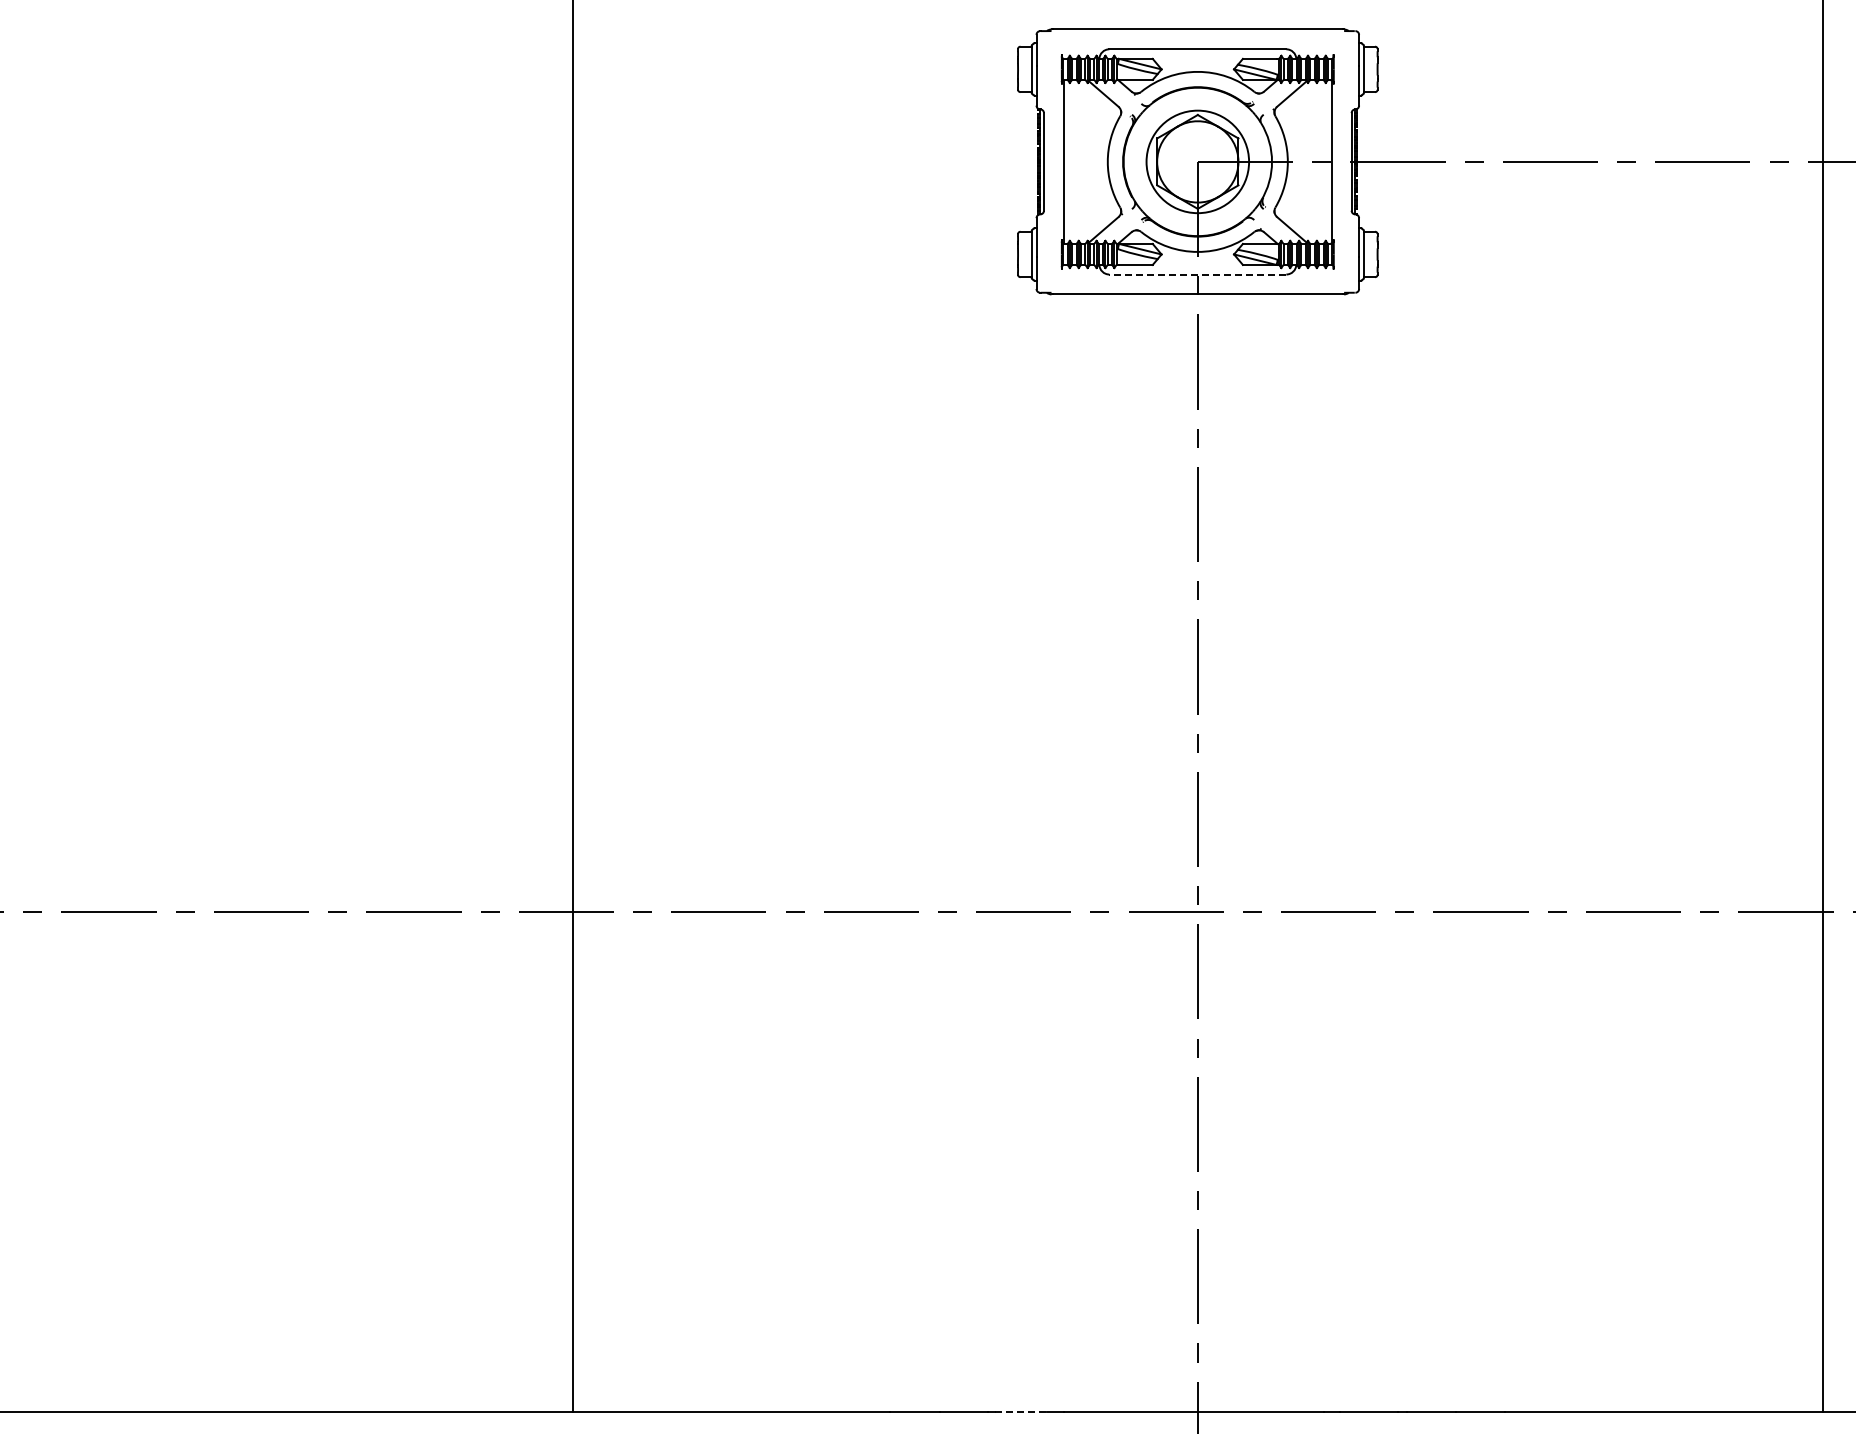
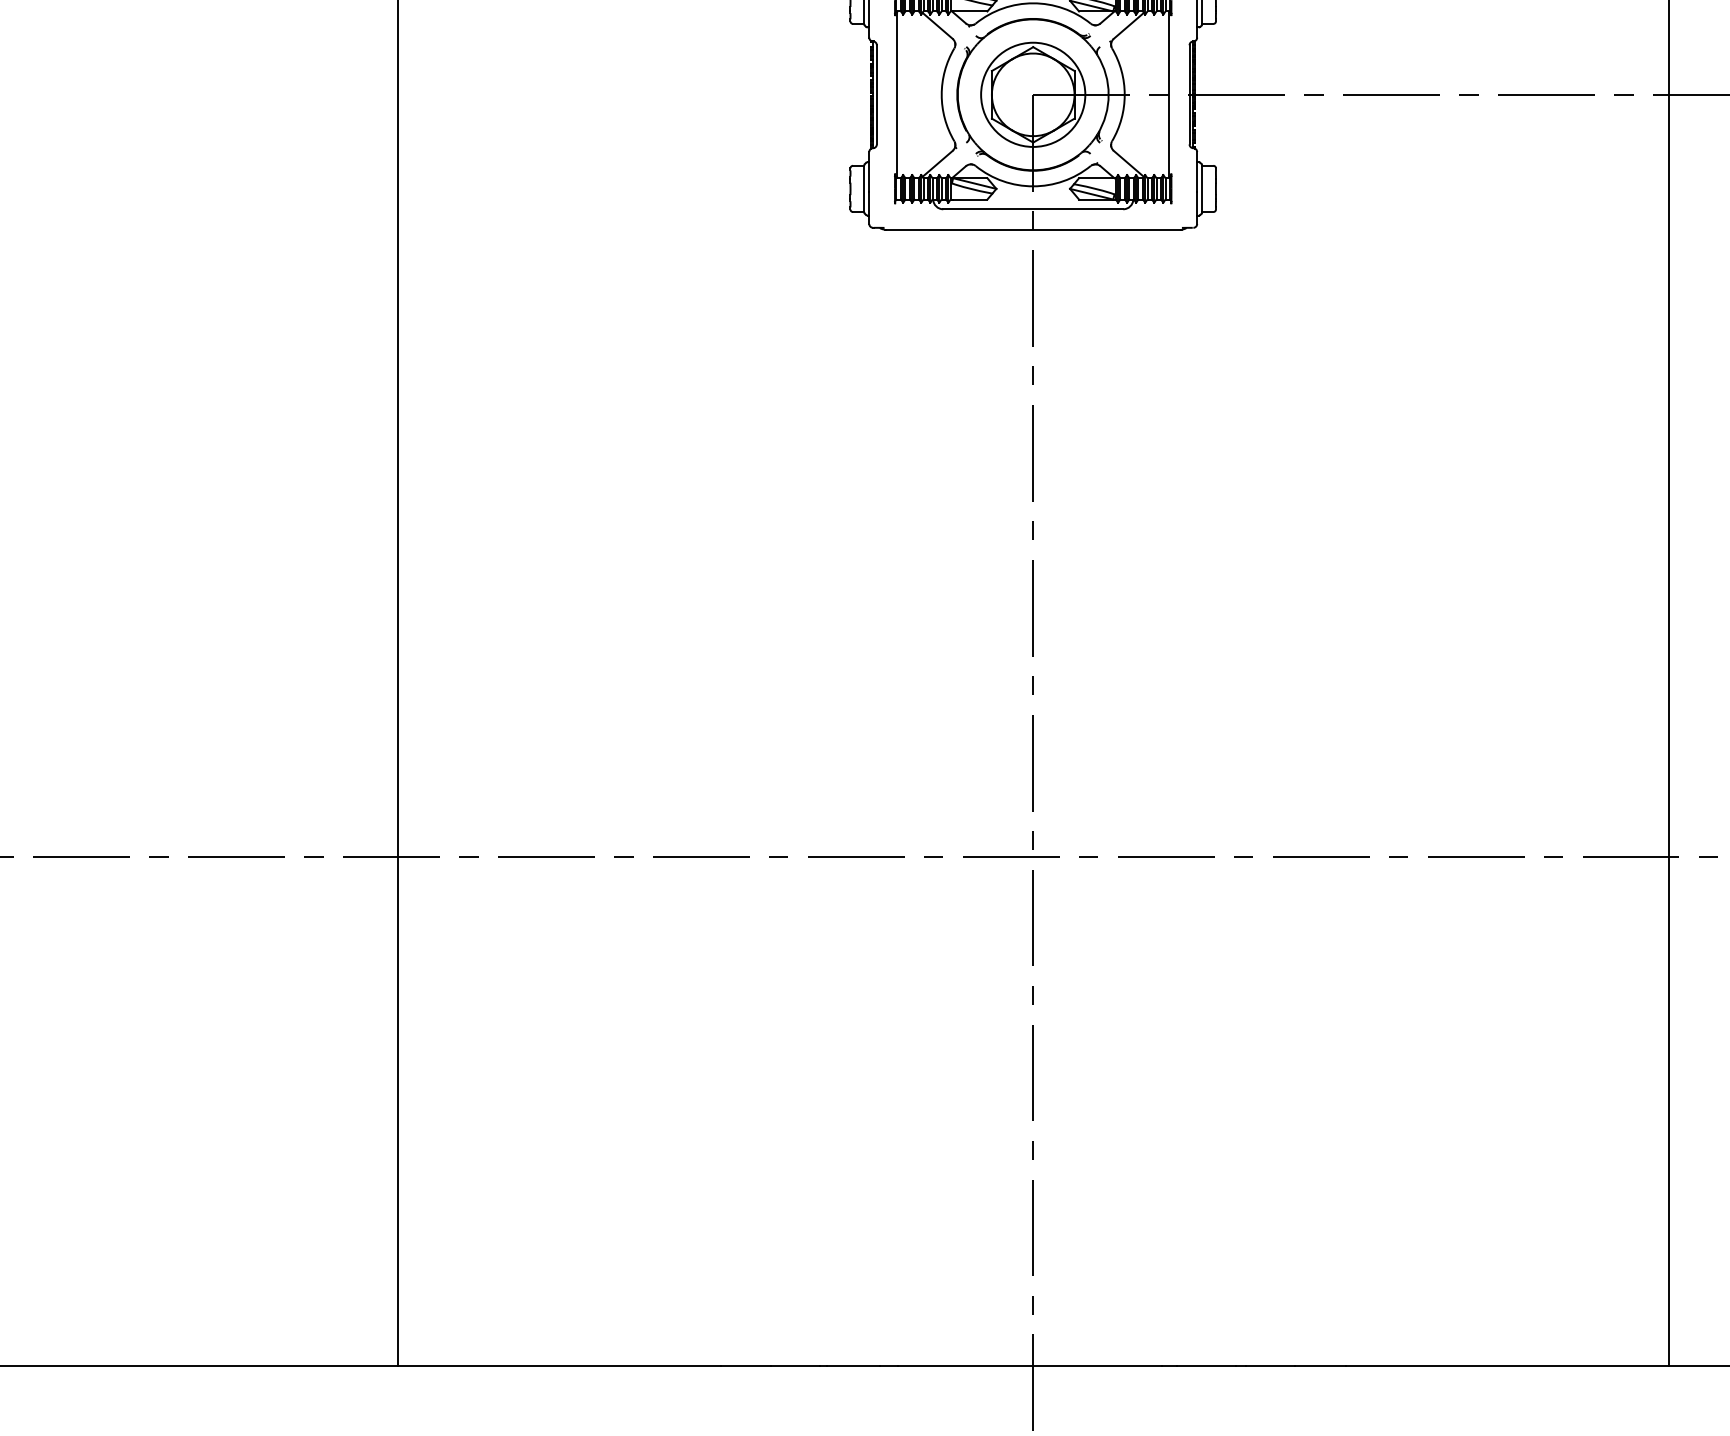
line: (1197, 274) -> (1032, 209), dashed -> solid
line: (1020, 1412) -> (852, 1365), dashed -> solid

